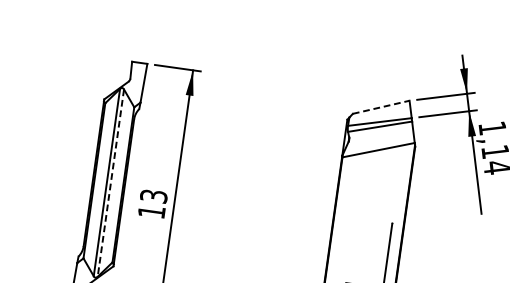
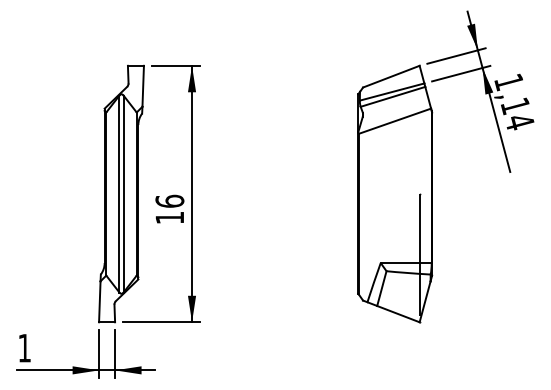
line: (381, 107) -> (391, 76), dashed -> solid
line: (110, 183) -> (123, 194), dashed -> solid
text: (153, 195) -> (169, 200), 13 -> 16

